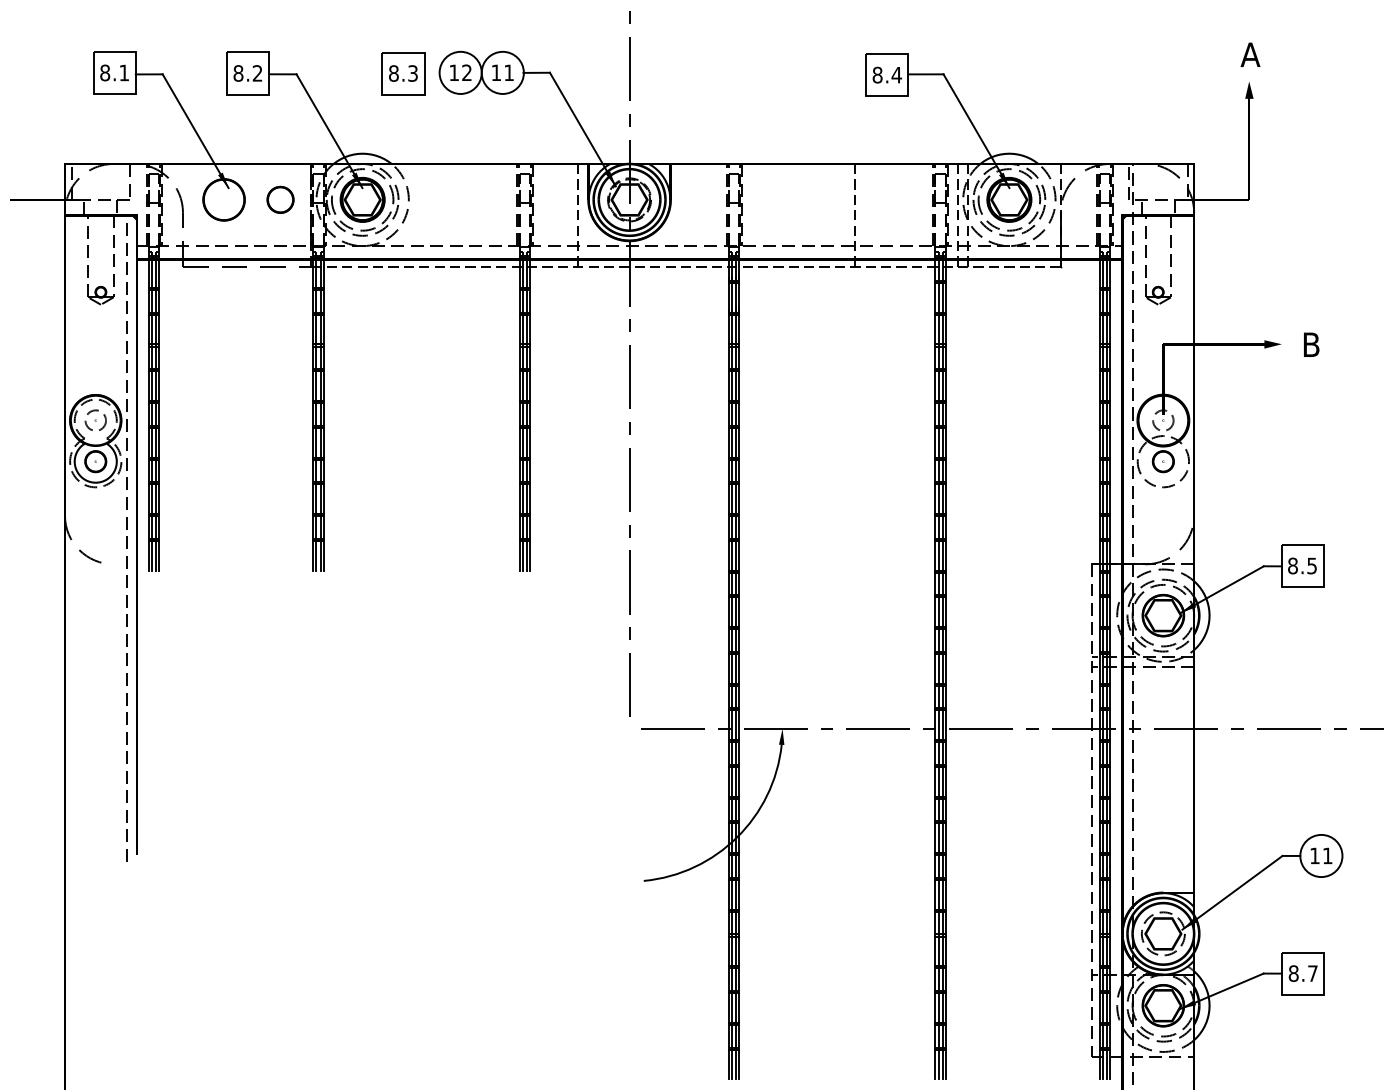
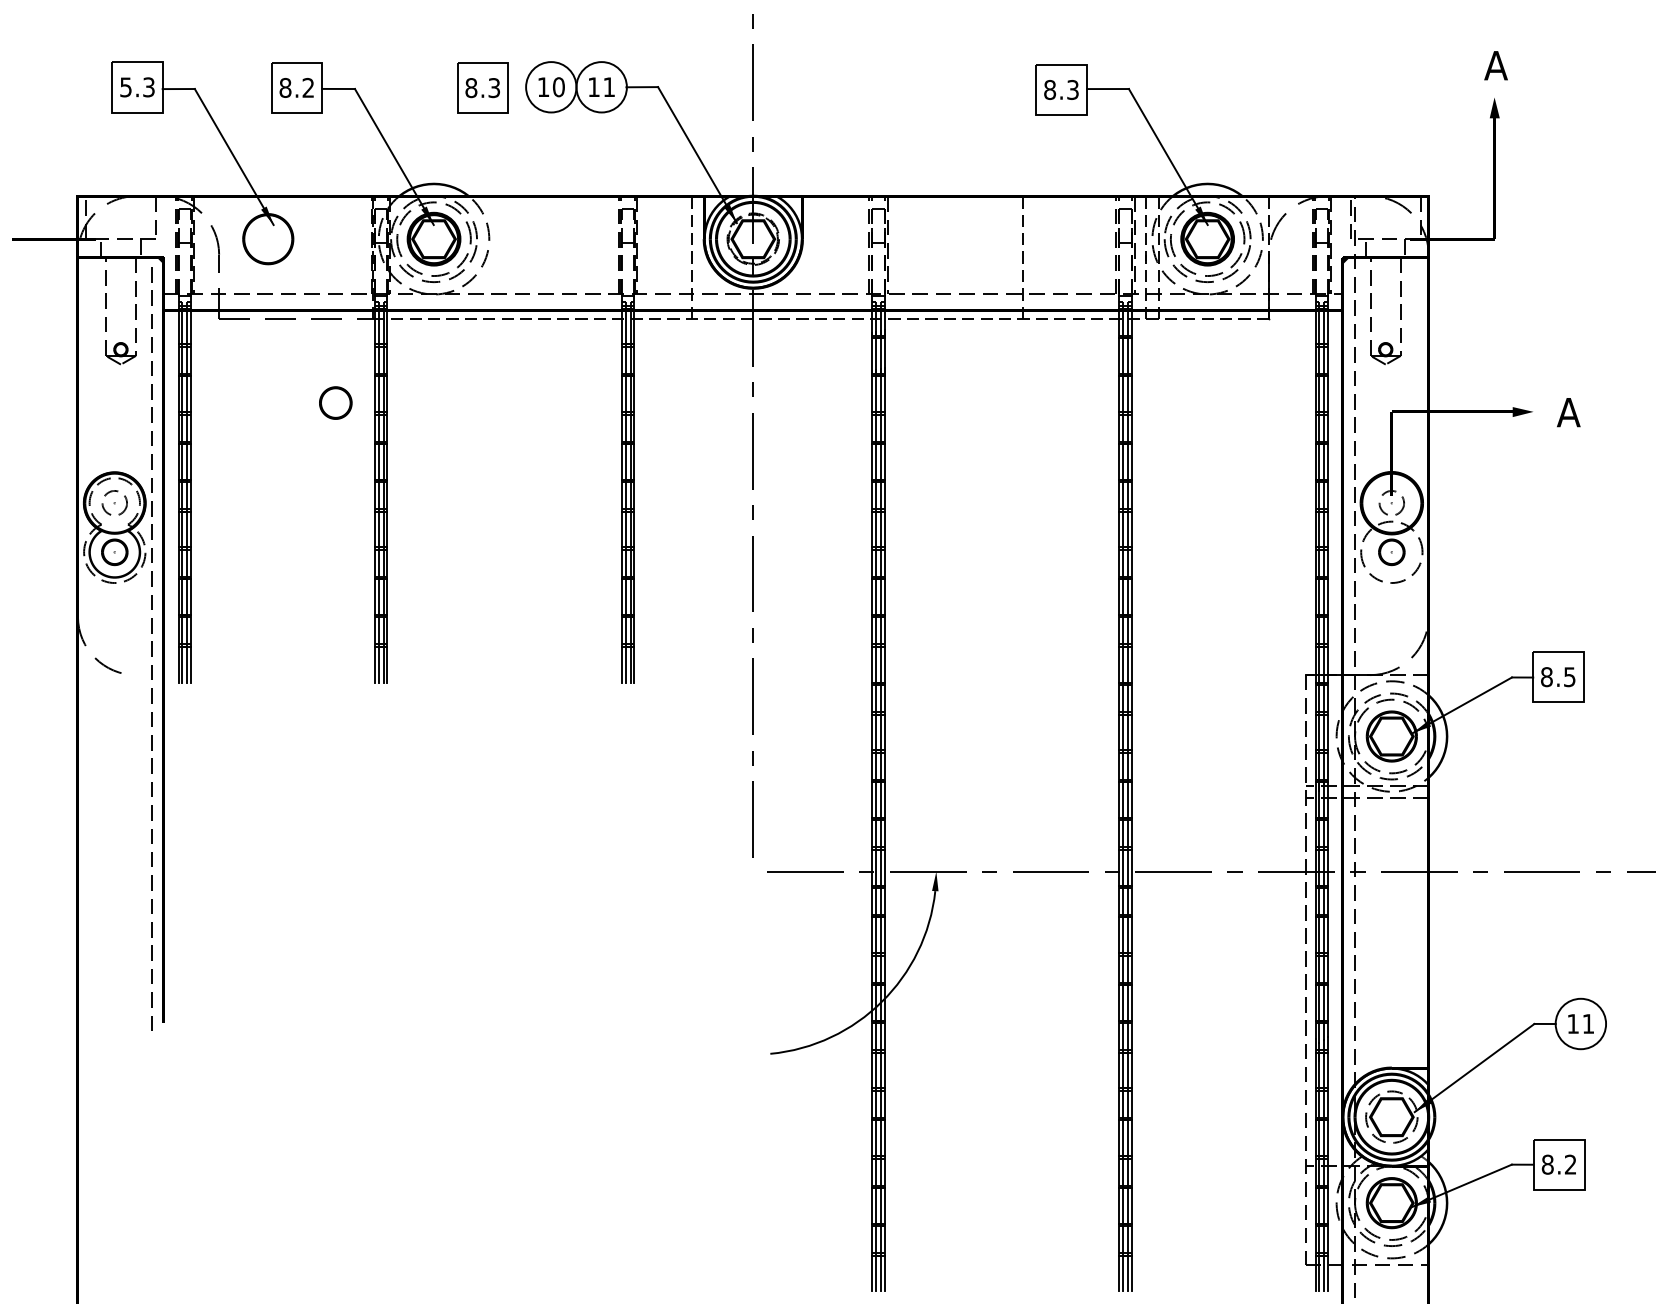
text: (114, 72) -> (137, 86), 8.1 -> 5.3
text: (467, 72) -> (559, 86), 12 -> 10
text: (896, 74) -> (1072, 89), 8.4 -> 8.3
part: (280, 199) -> (335, 402), moved
text: (1311, 344) -> (1569, 412), B -> A
text: (1312, 973) -> (1570, 1164), 8.7 -> 8.2

